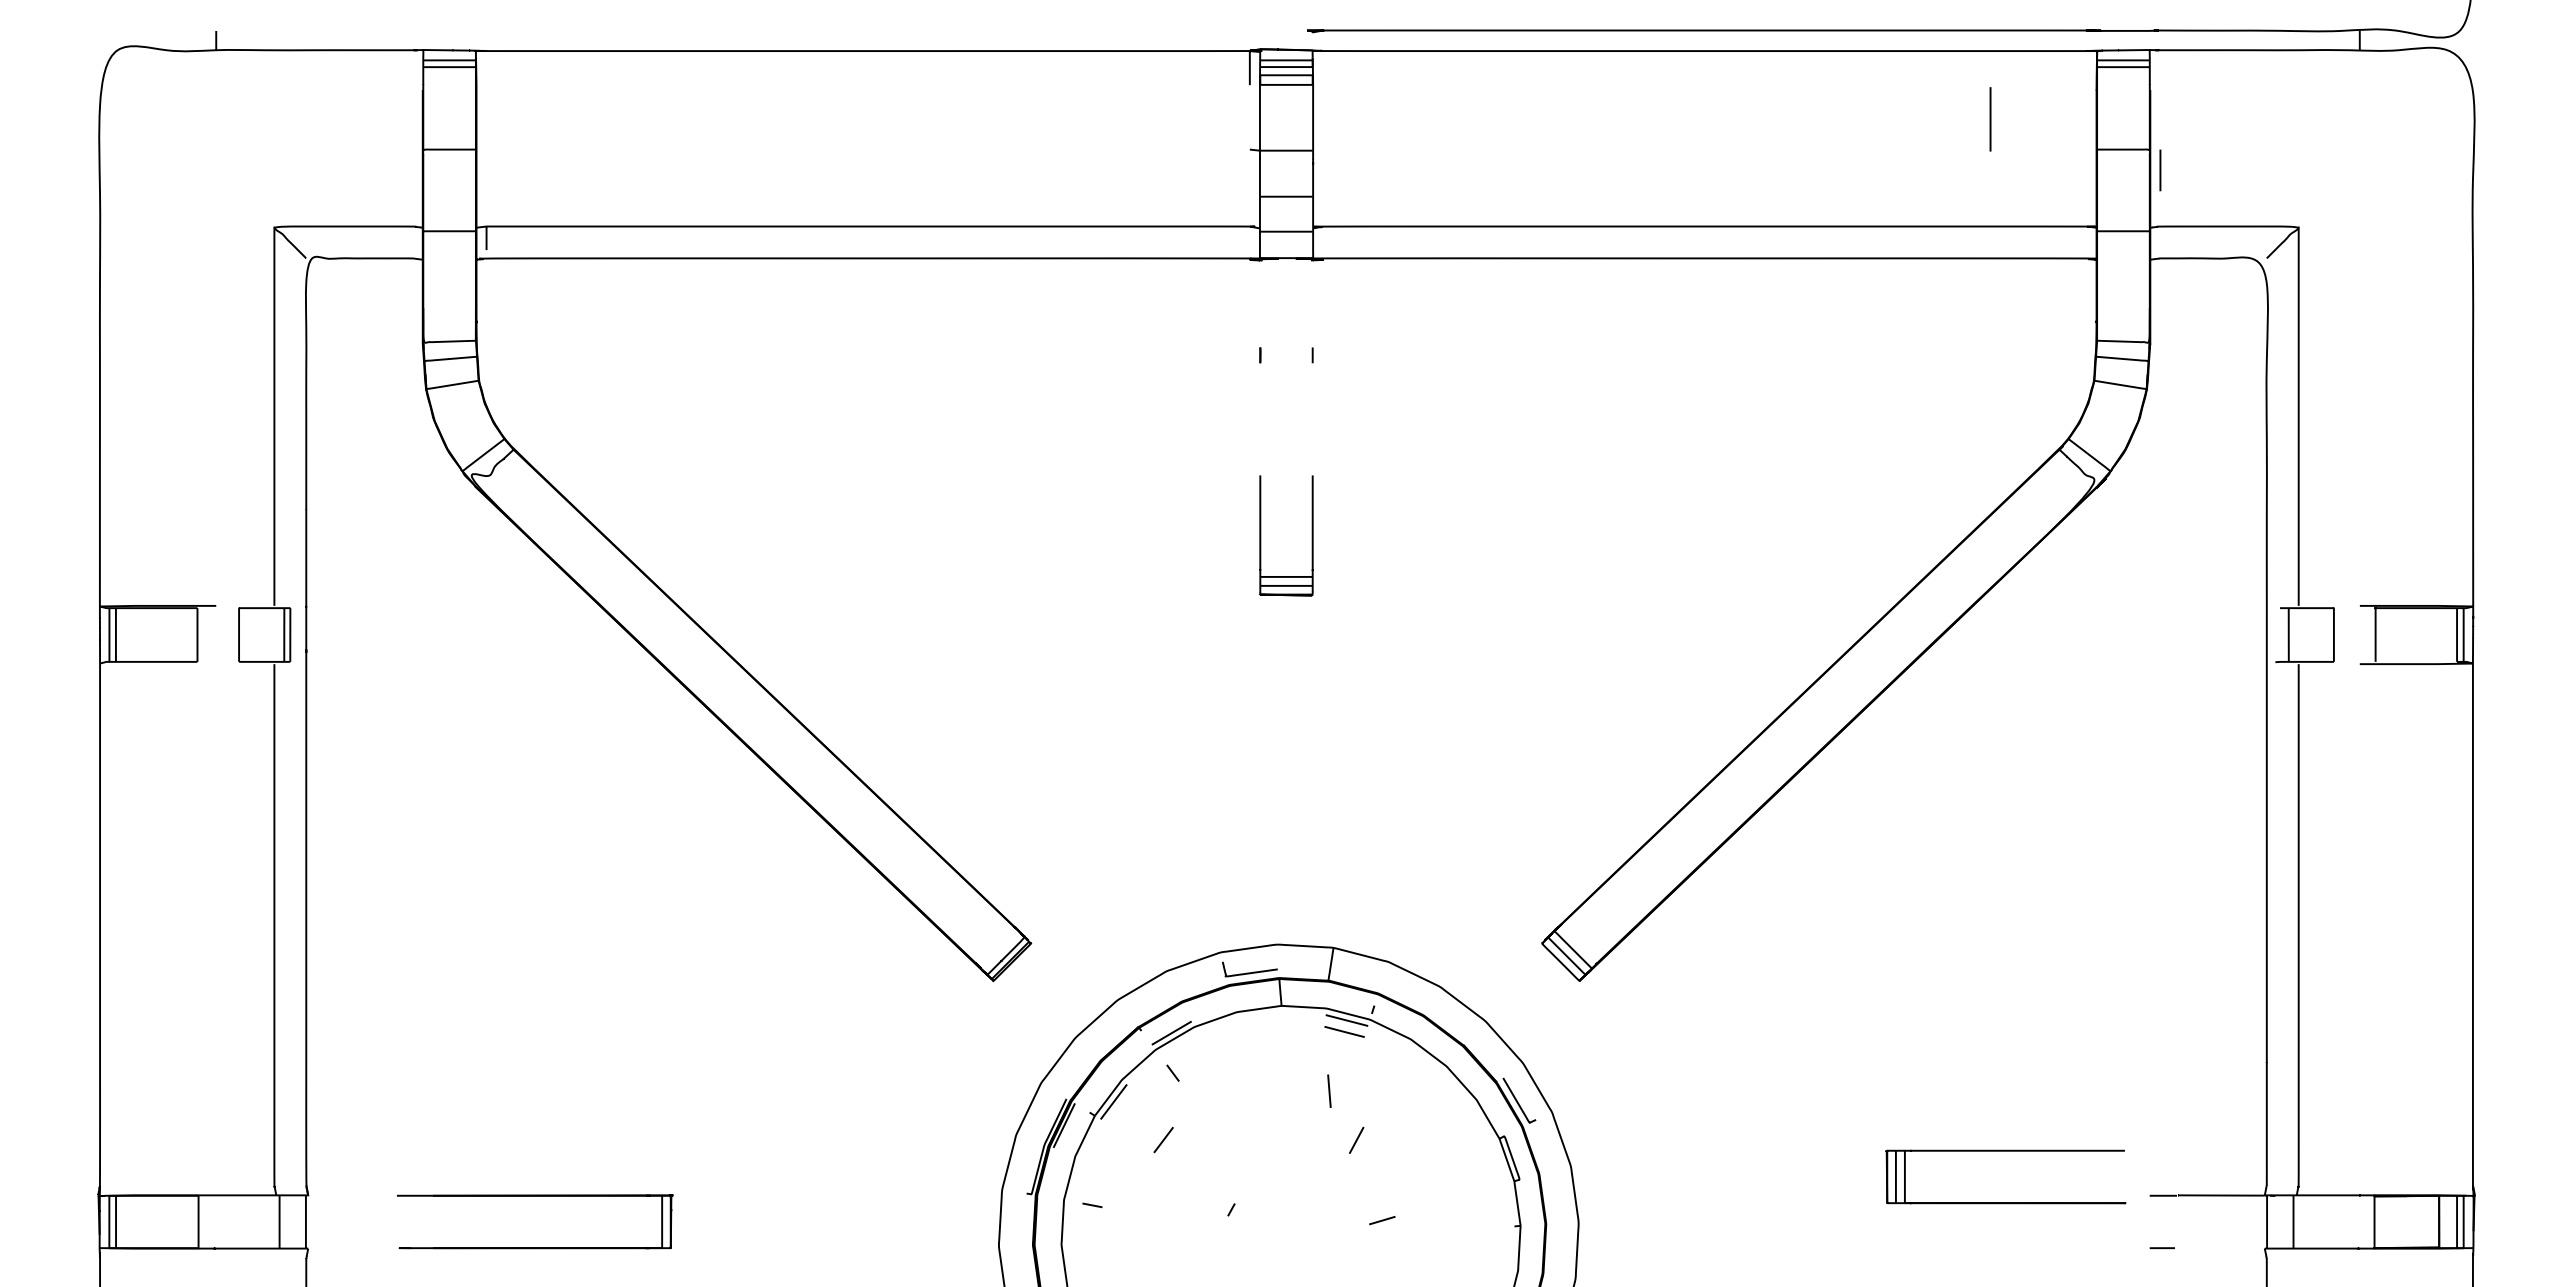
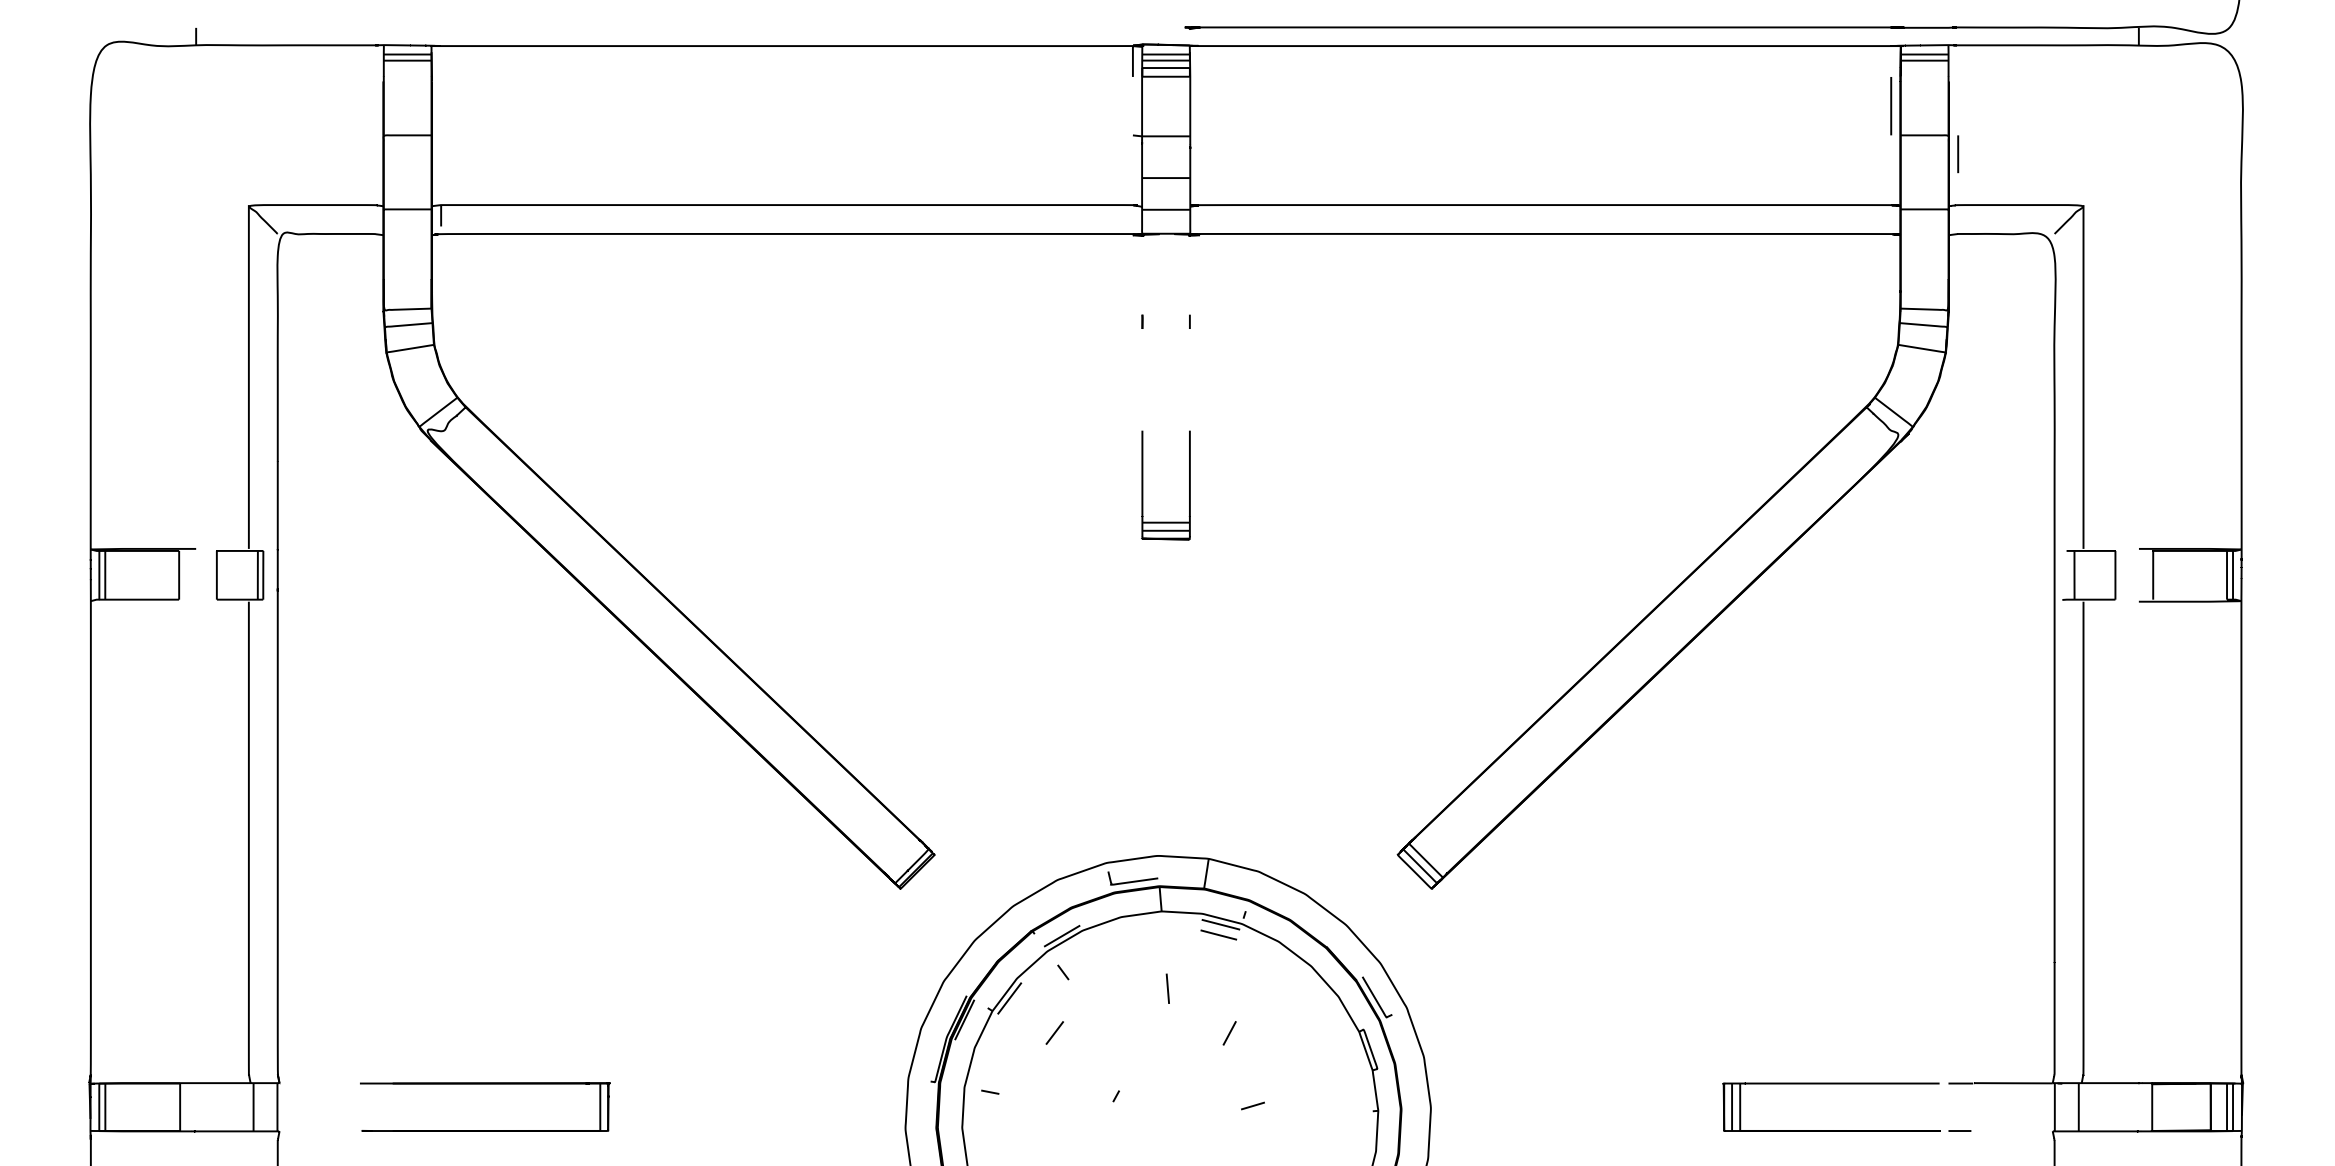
line: (1990, 119) -> (1891, 106), moved
line: (1329, 1090) -> (1167, 988), moved
part: (2005, 1151) -> (1831, 1084), moved

